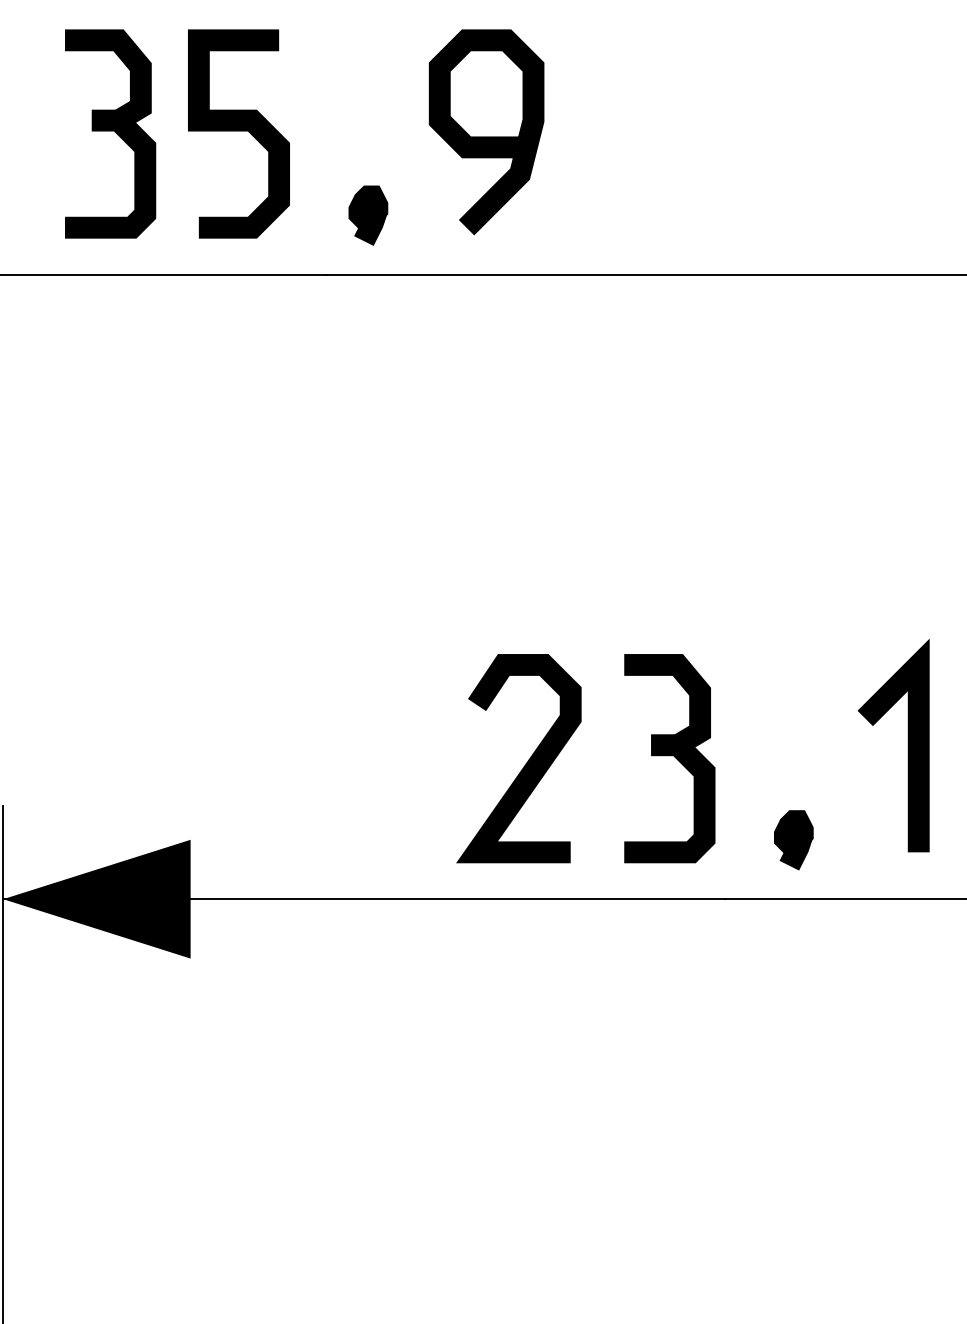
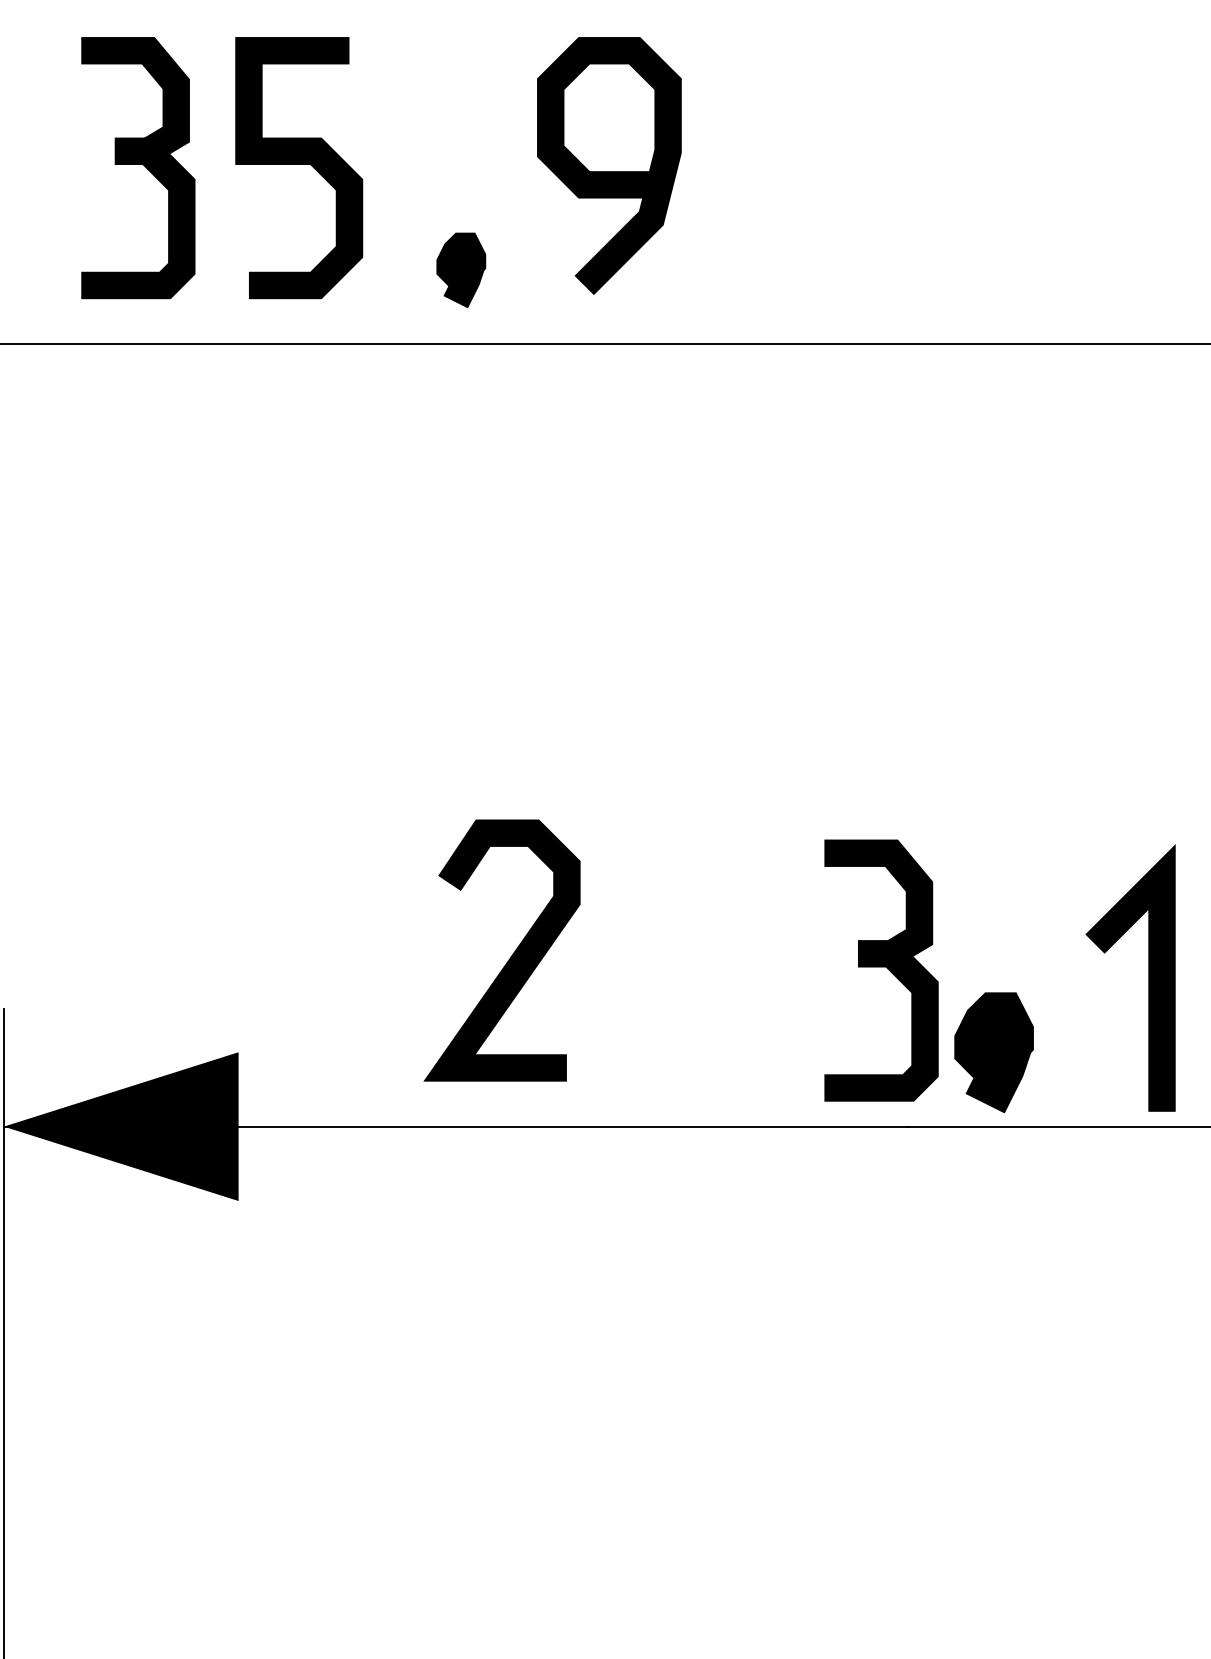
line: (907, 745) -> (1147, 977), moved
part: (669, 758) -> (881, 970), moved
curve: (525, 763) -> (510, 956), moved
part: (793, 840) -> (993, 1053), size x1.6

